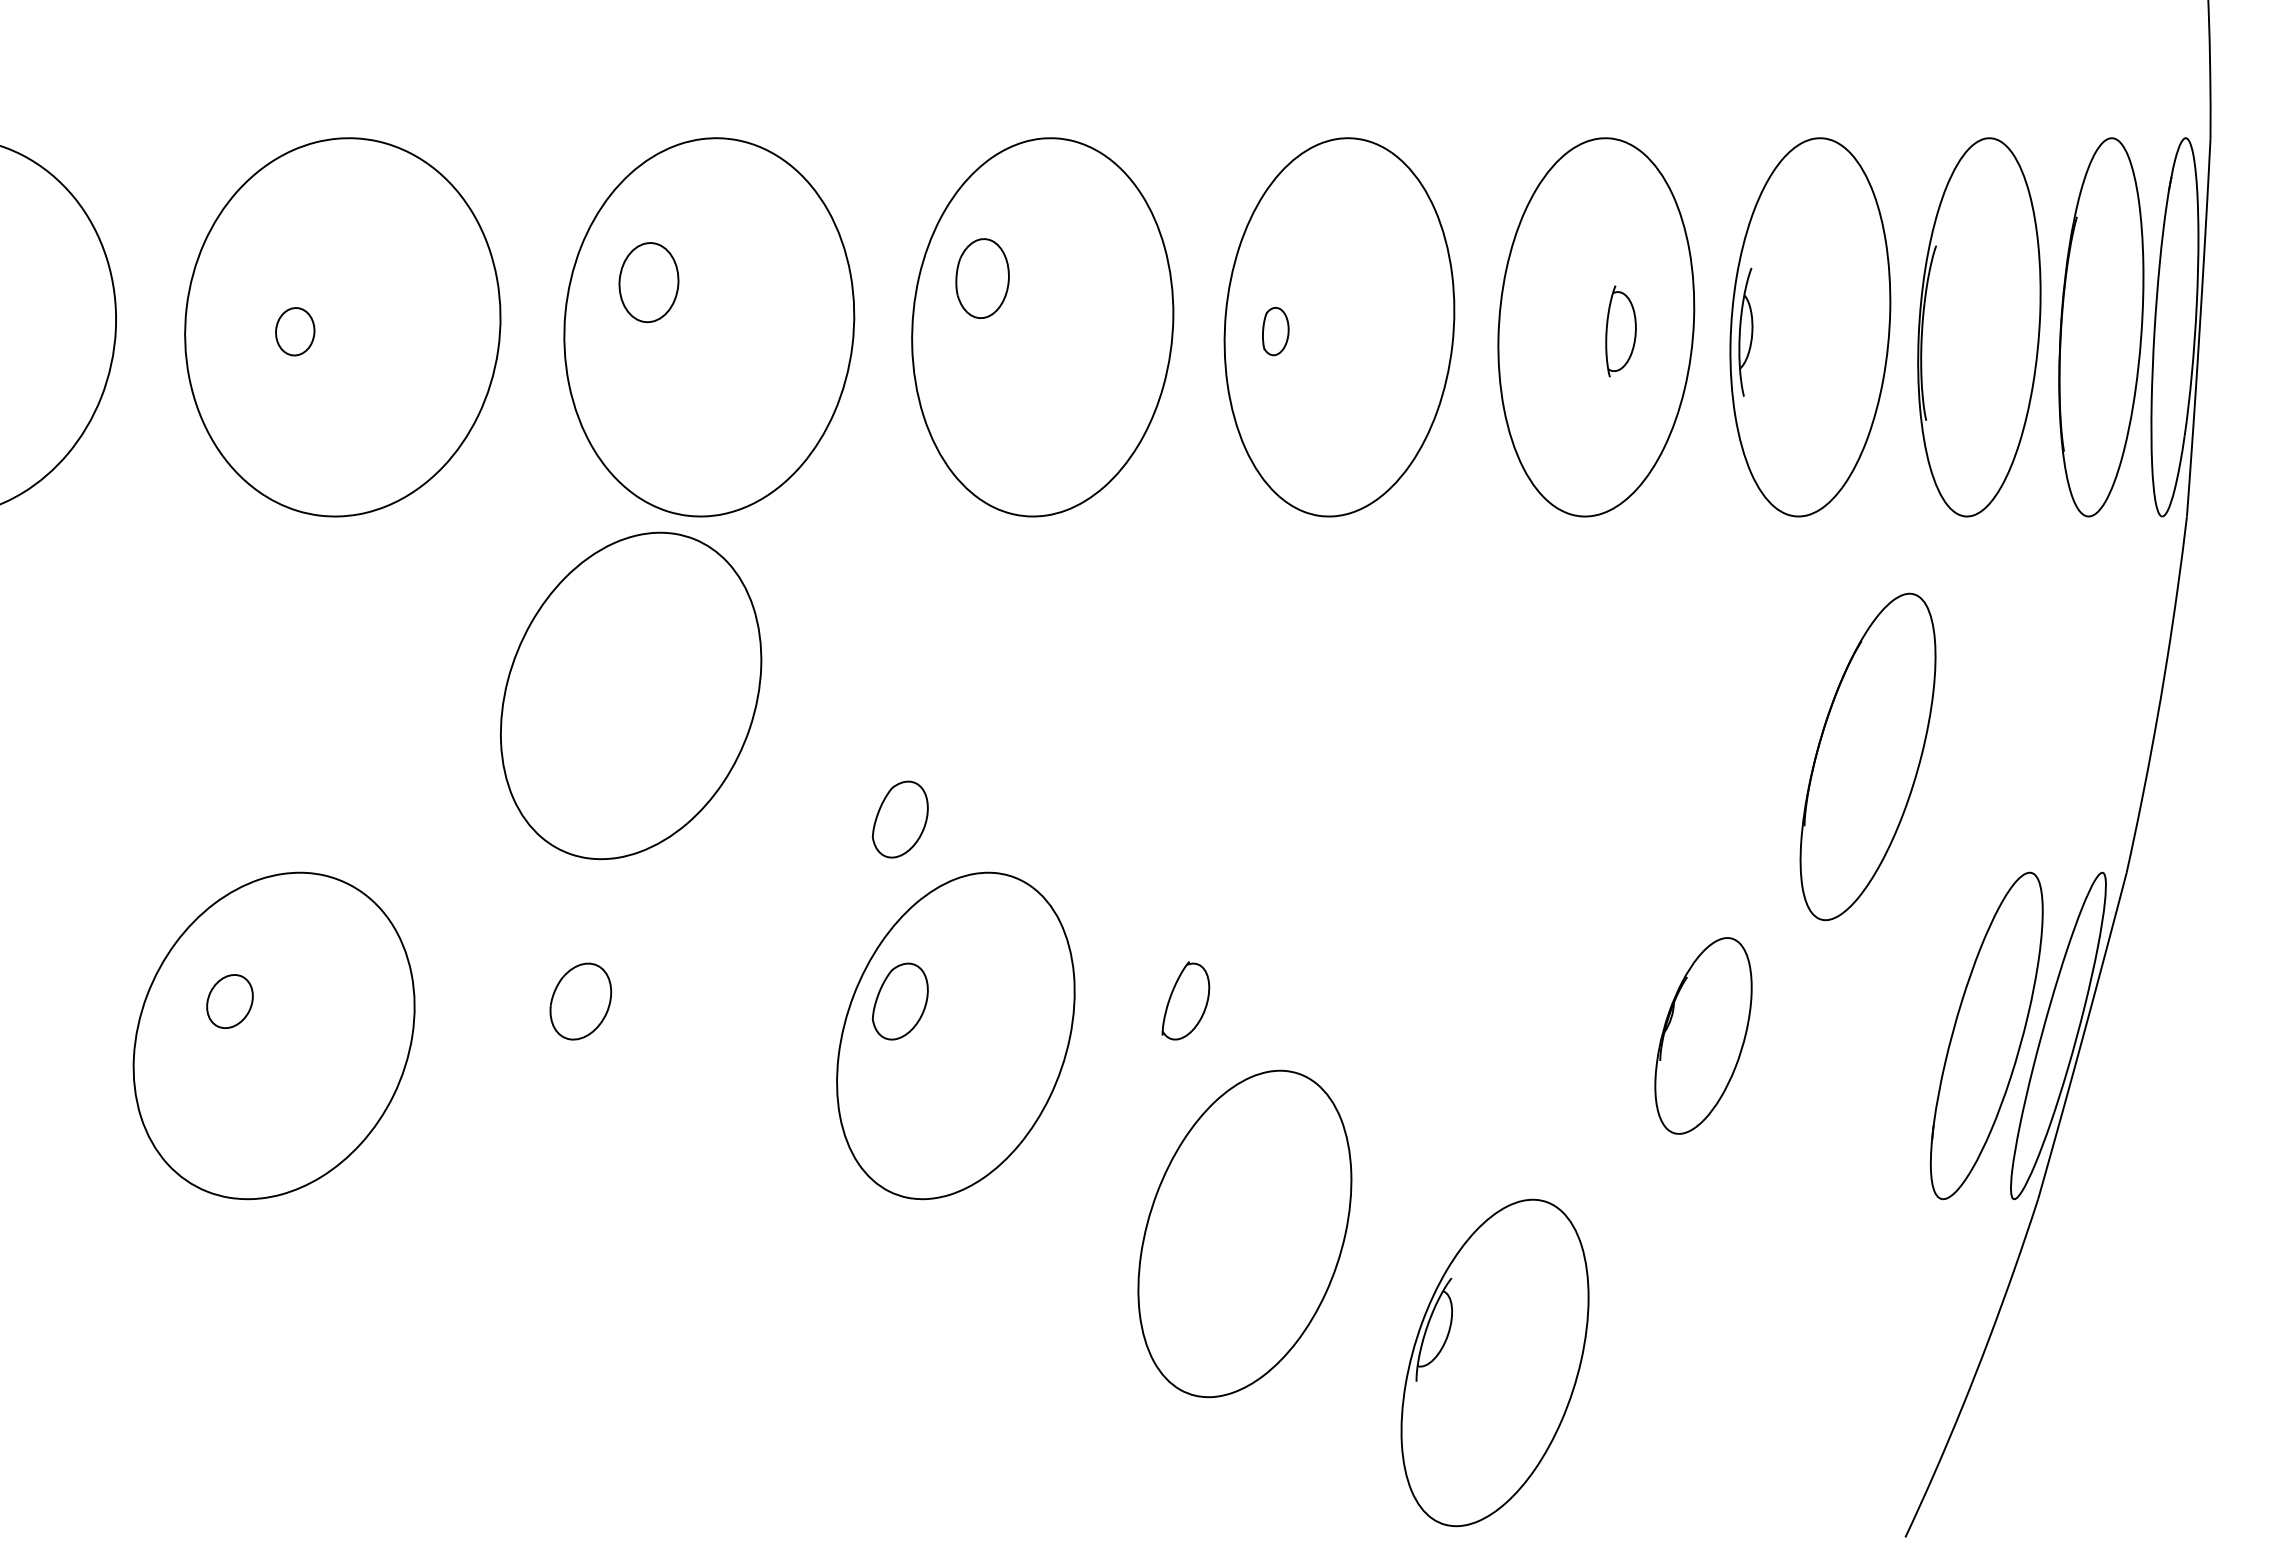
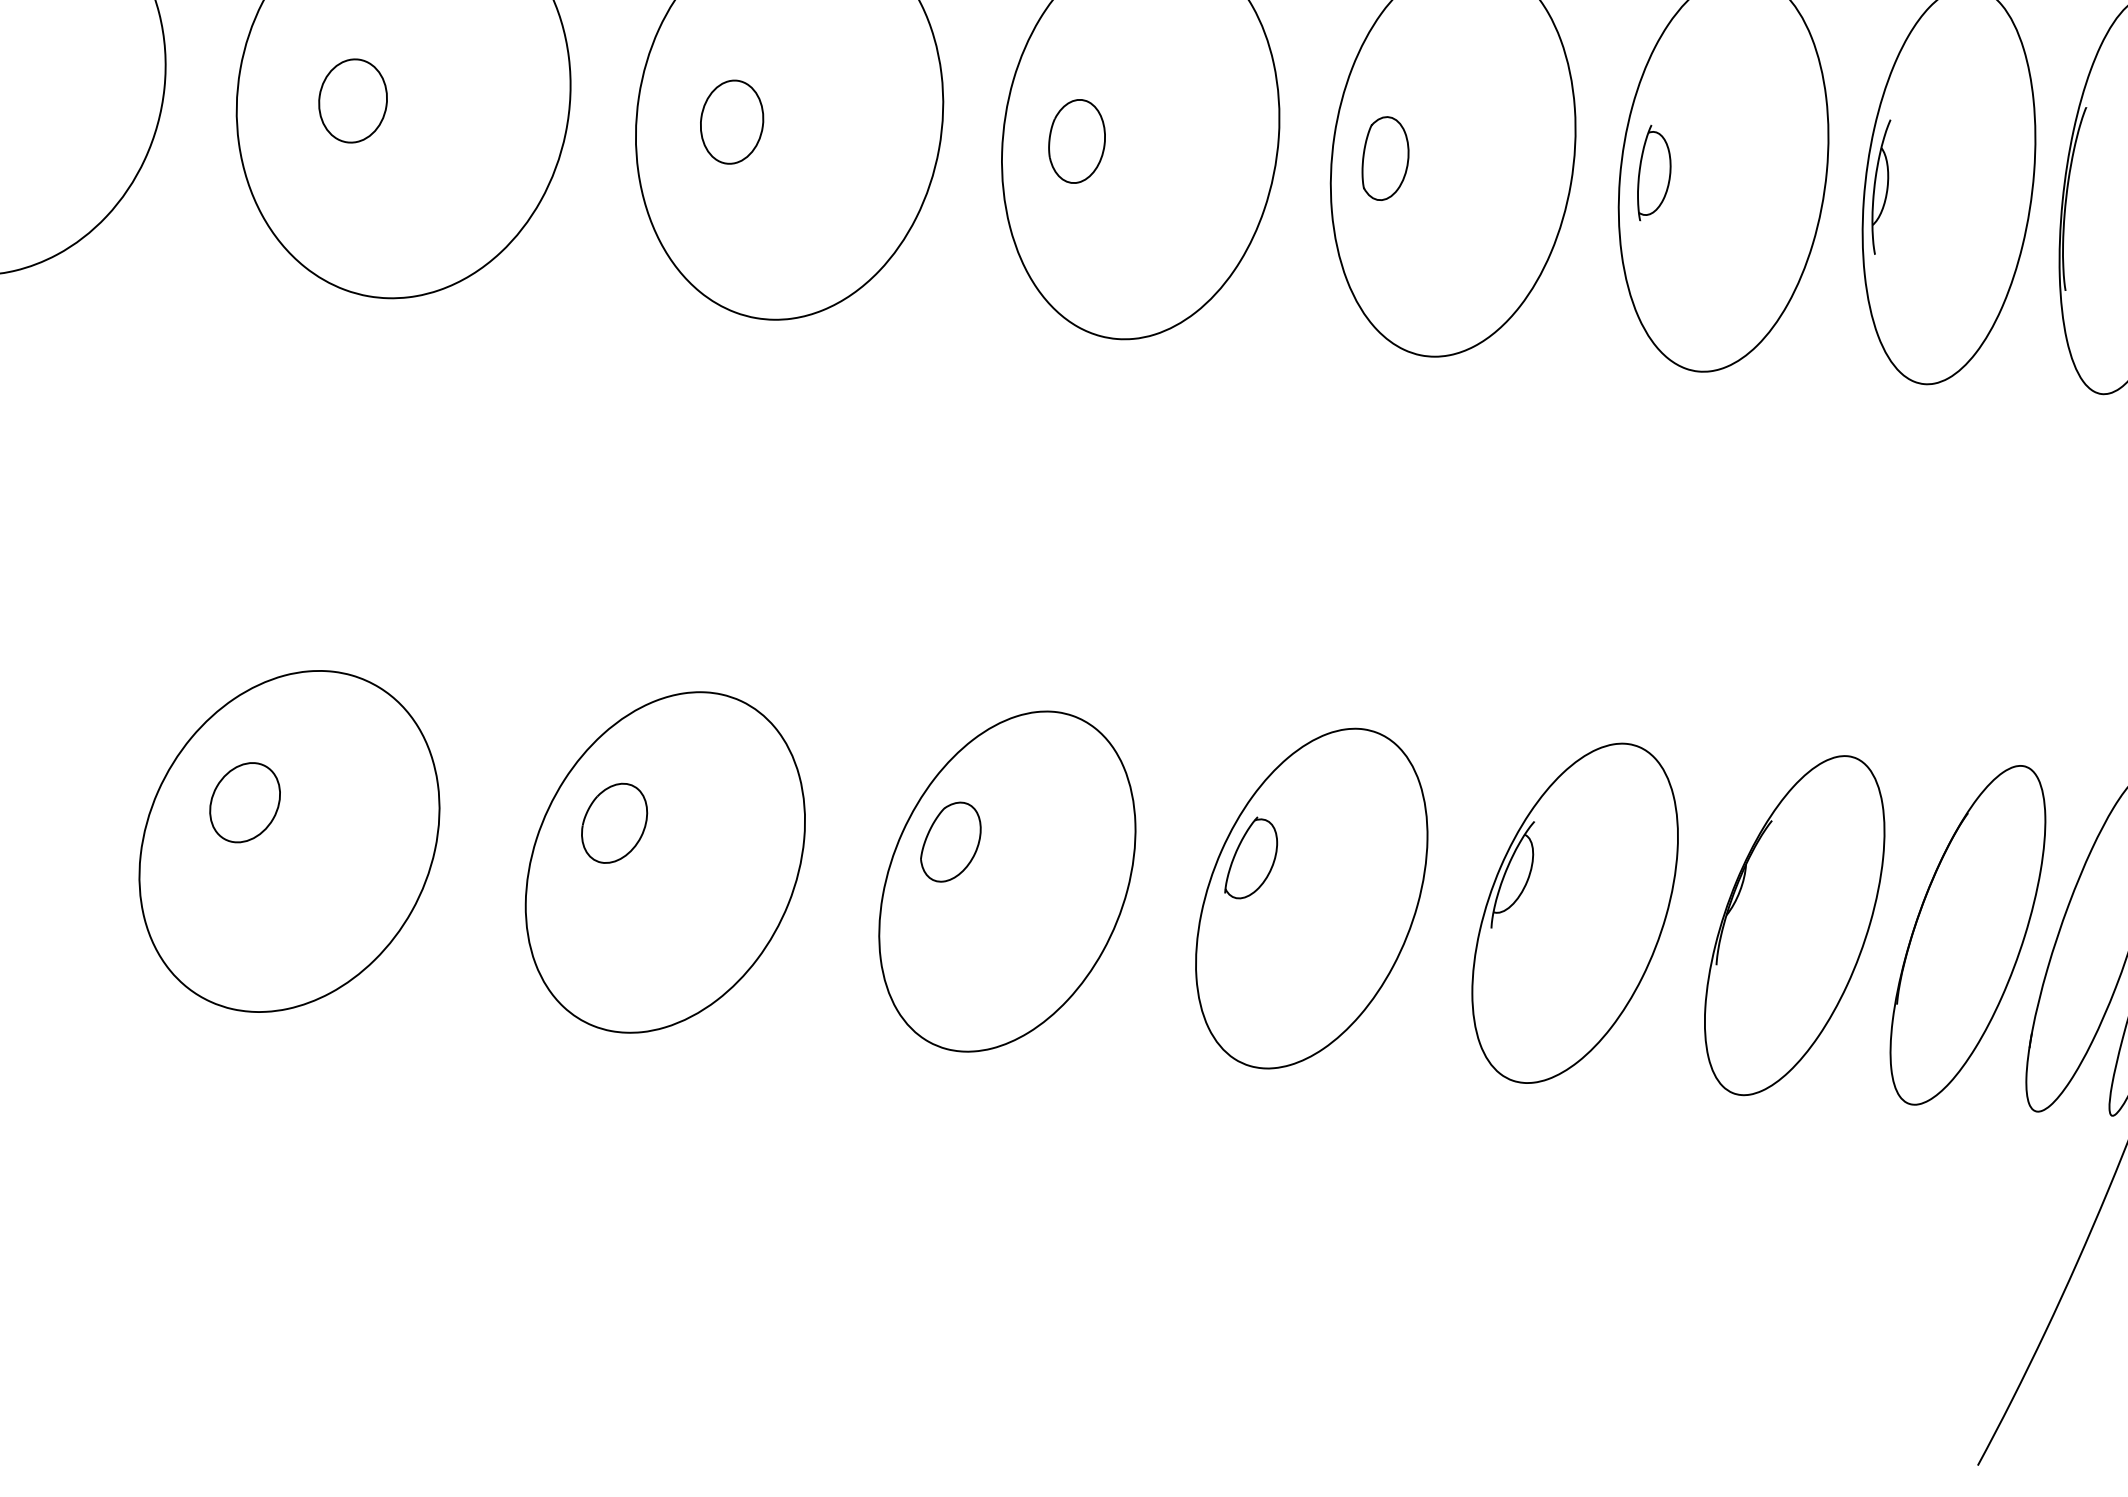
part: (982, 278) -> (1076, 141), moved
part: (648, 282) -> (731, 122), moved
part: (295, 331) -> (353, 100), size x1.67
part: (1275, 331) -> (1385, 158), size x1.67
part: (1620, 331) -> (1654, 173), moved
part: (631, 695) -> (665, 862), moved
part: (1867, 756) -> (1967, 934), moved
part: (899, 819) -> (960, 650), removed
part: (229, 1001) -> (244, 802), size x1.43
part: (1703, 1035) -> (1794, 925), size x1.67
part: (1244, 1233) -> (1311, 898), moved
part: (1494, 1362) -> (1574, 912), moved

